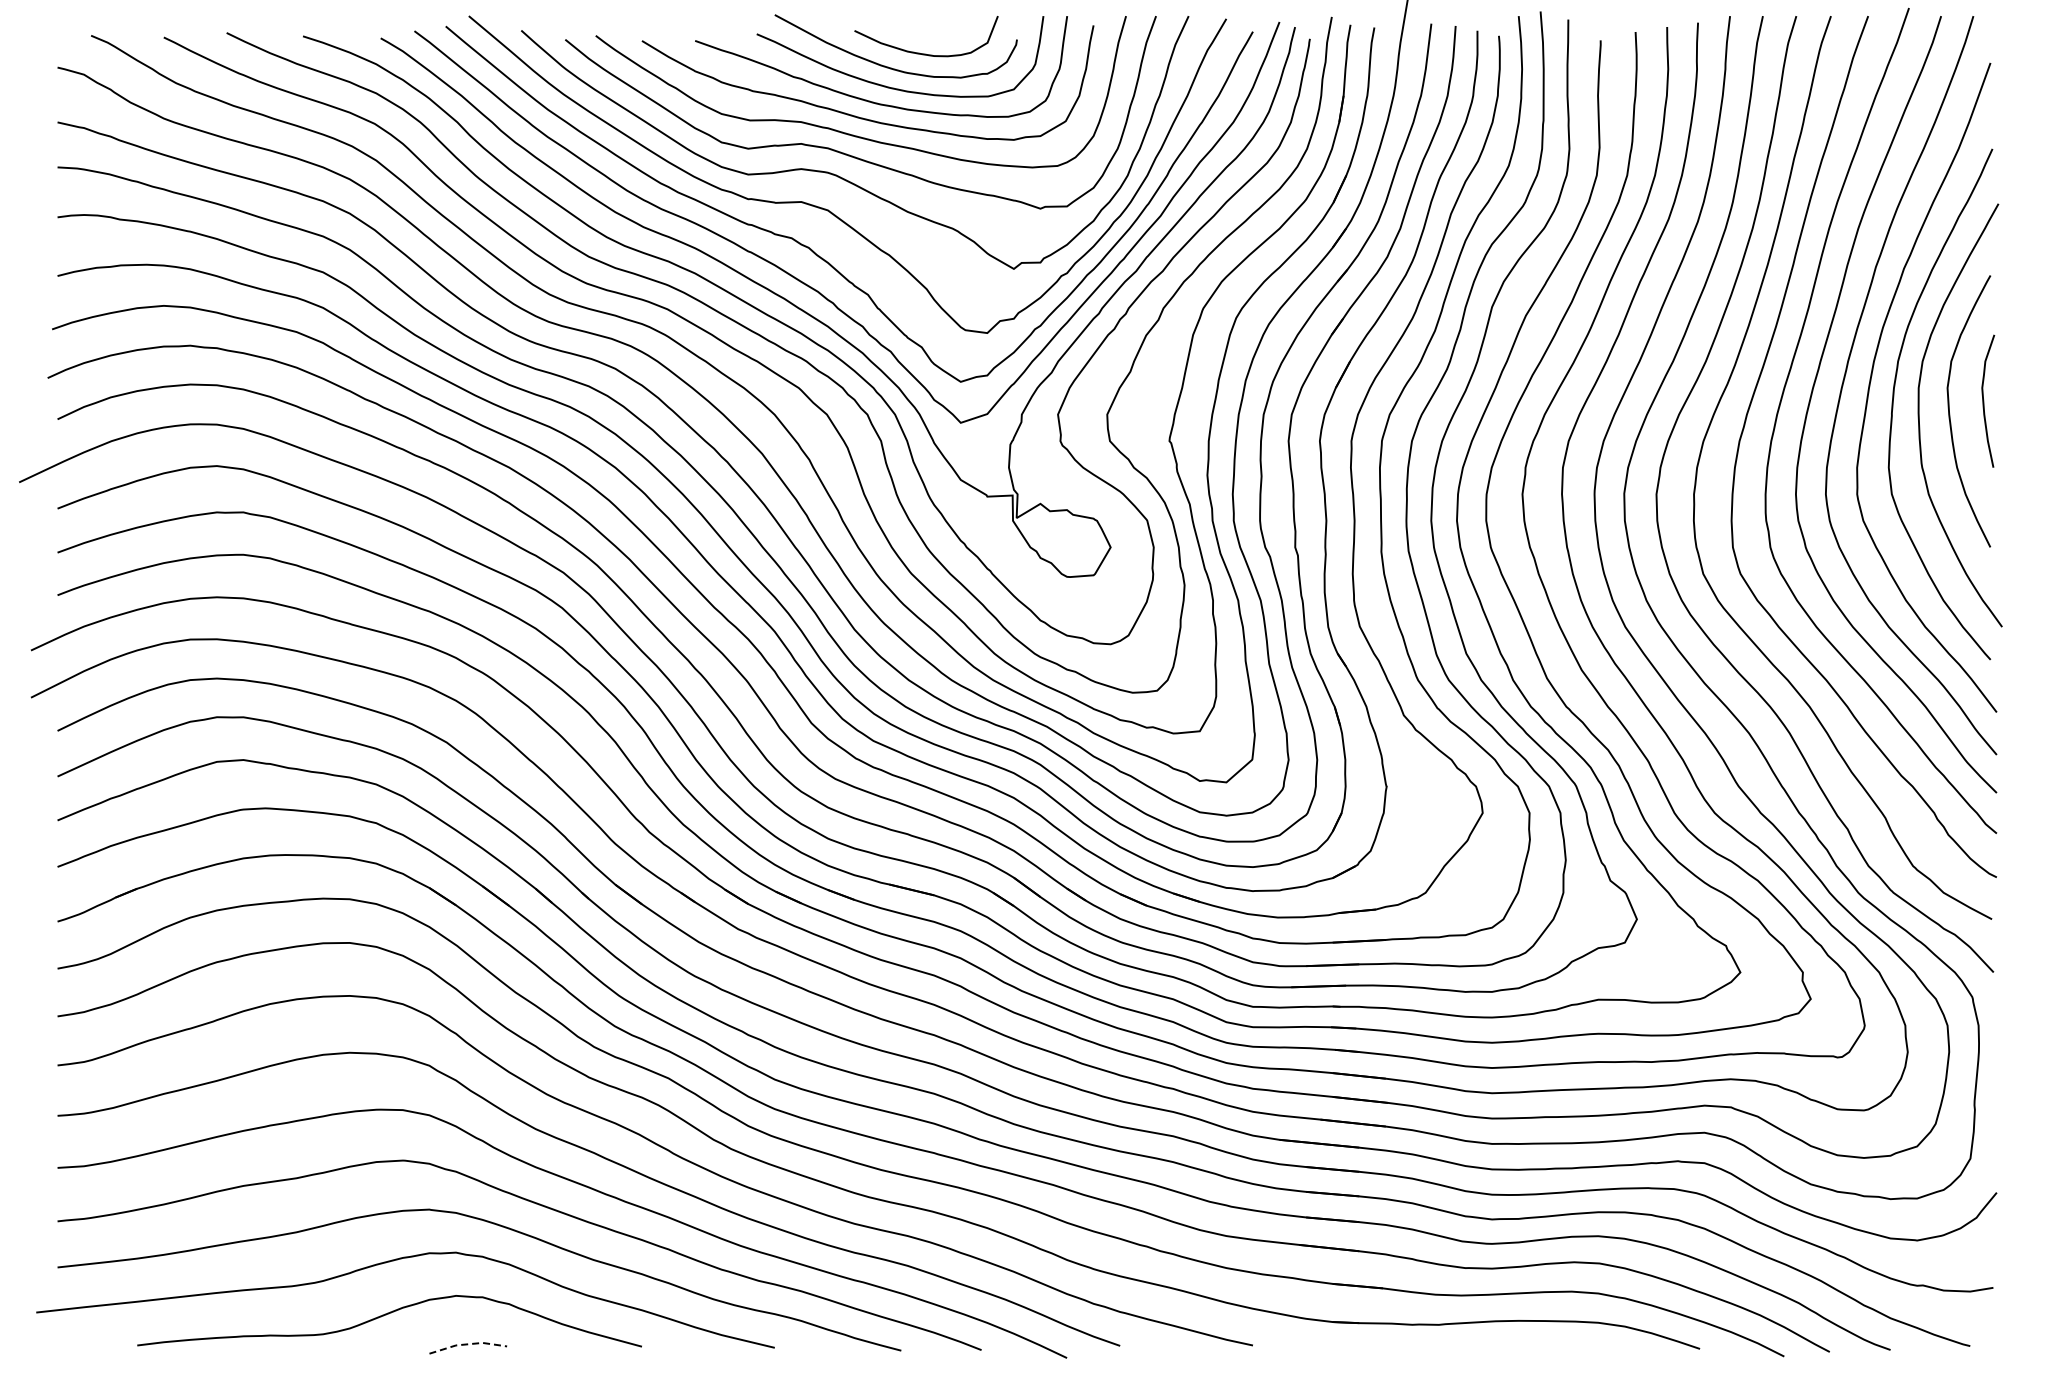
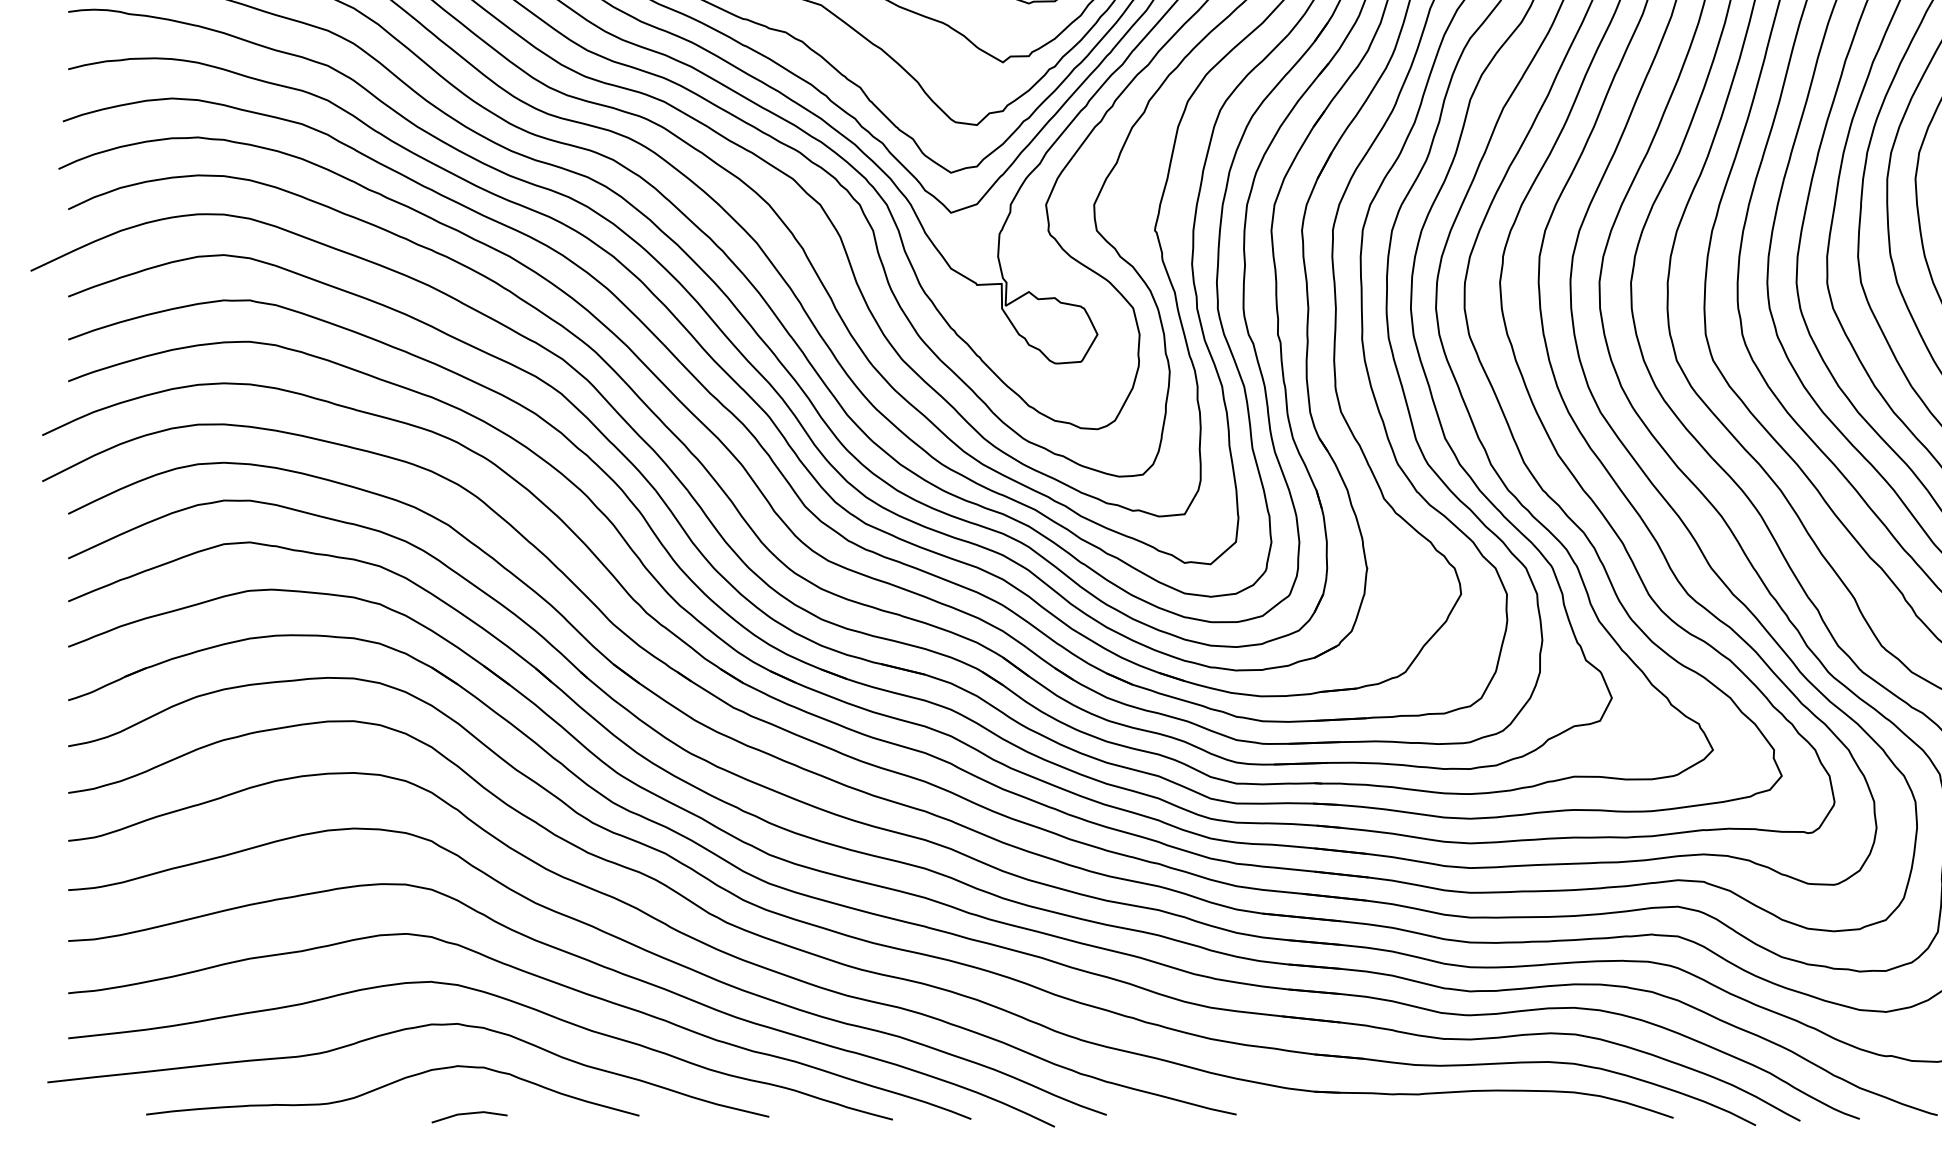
line: (467, 1344) -> (468, 1113), dashed -> solid

